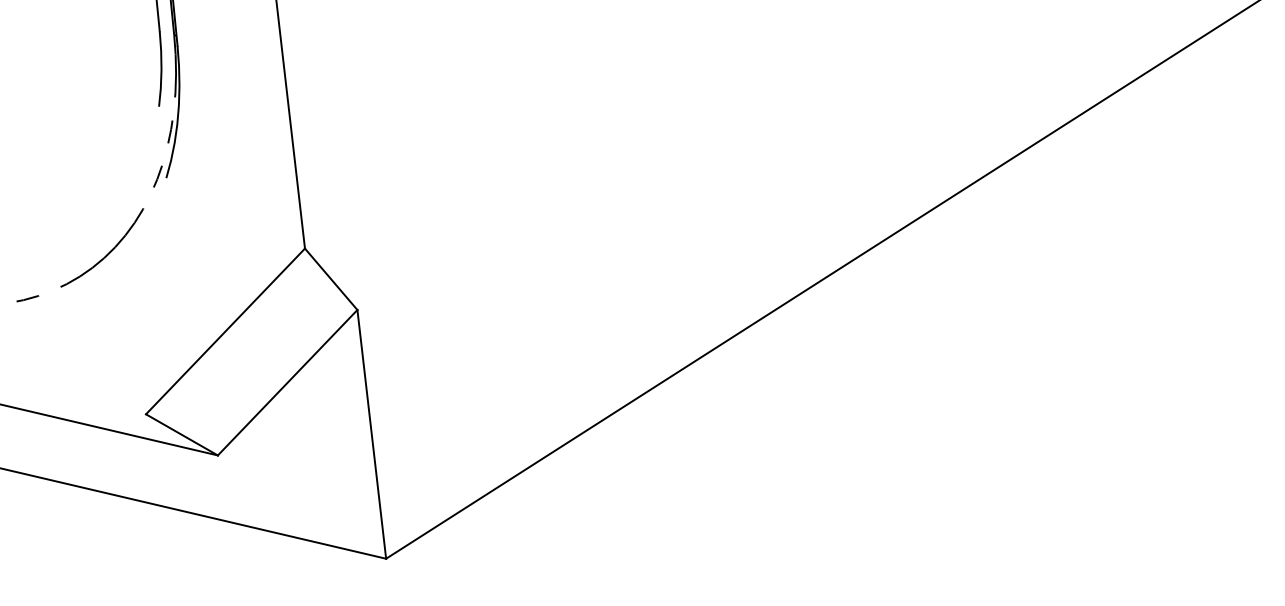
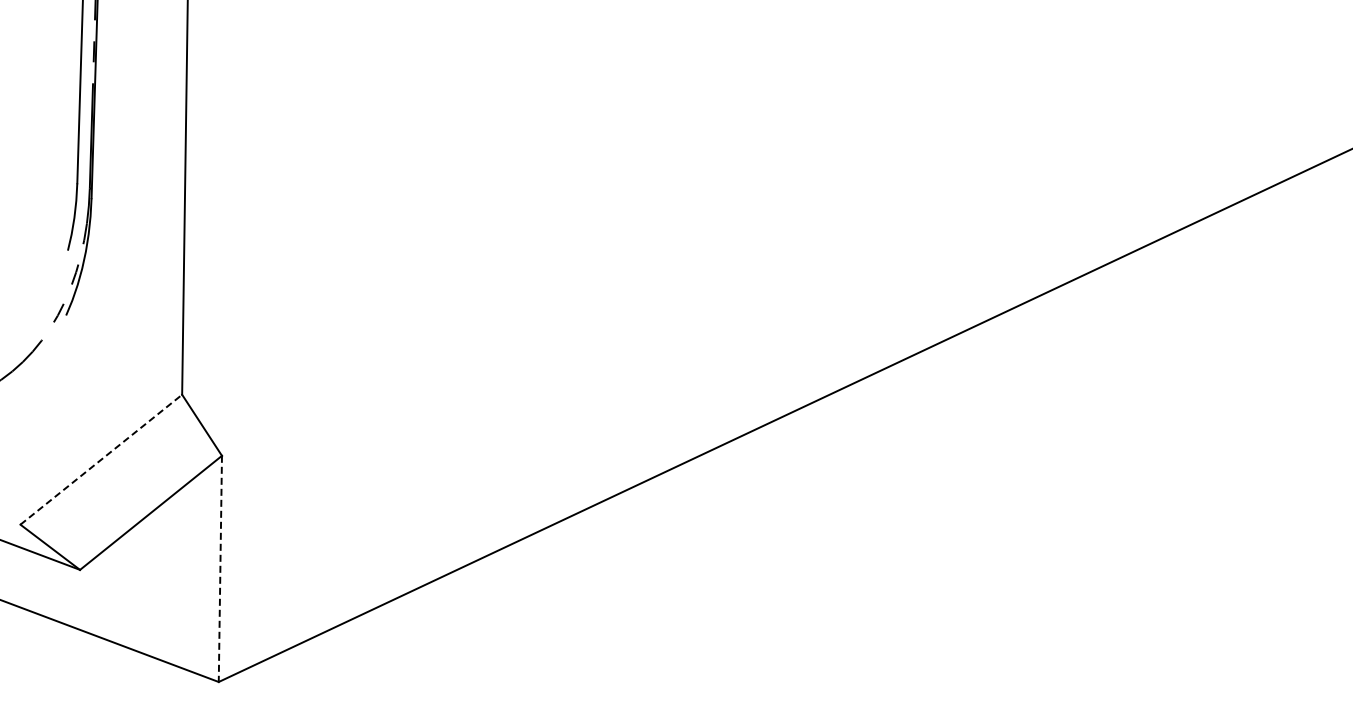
line: (225, 331) -> (101, 459), solid -> dashed
line: (371, 434) -> (220, 569), solid -> dashed

